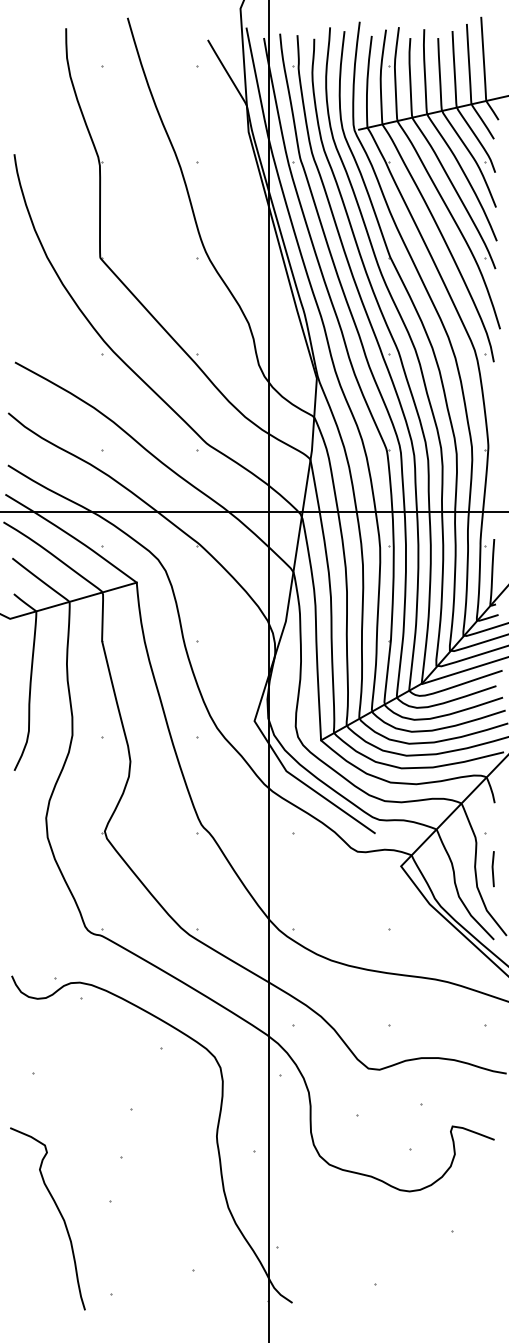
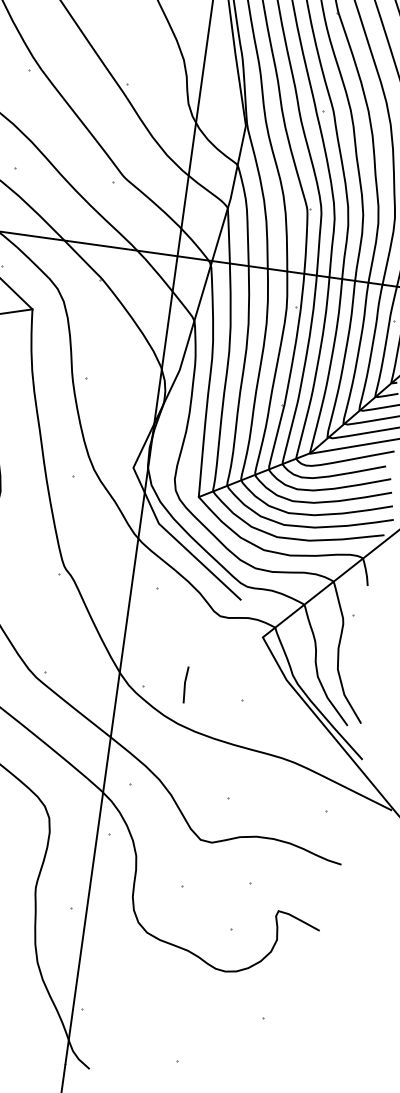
line: (492, 869) -> (184, 685), moved

